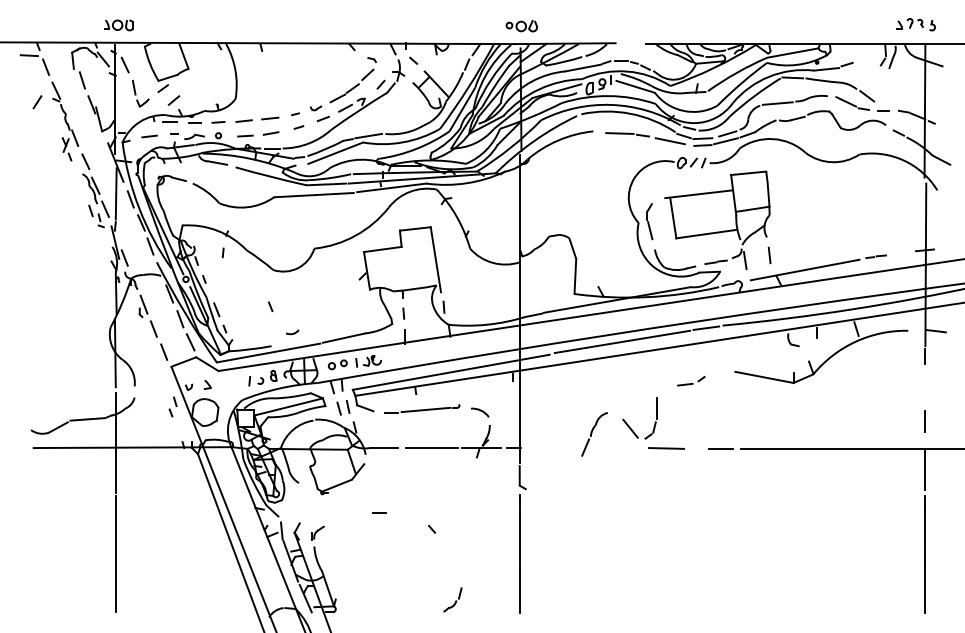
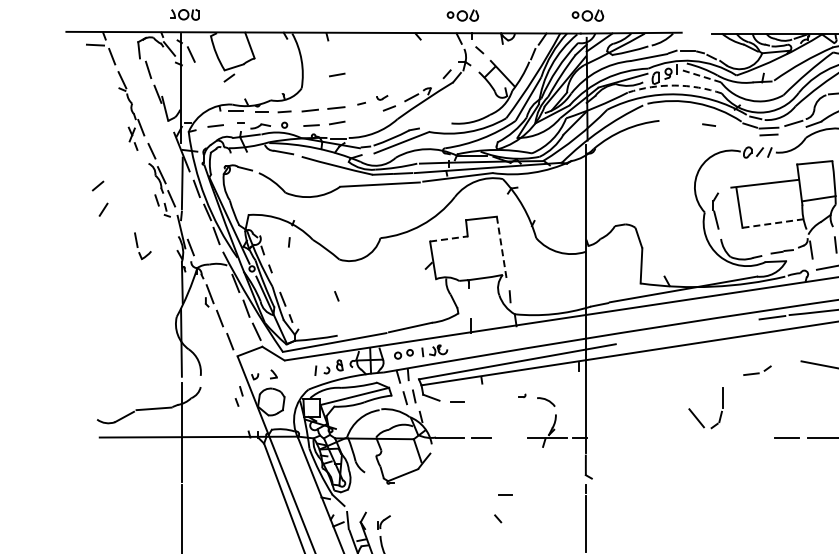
part: (396, 26) -> (462, 15), added
part: (352, 80) -> (418, 69), removed
line: (270, 85) -> (336, 74), added
line: (635, 86) -> (701, 75), solid -> dashed
part: (140, 93) -> (142, 245), moved
arc: (608, 96) -> (674, 85), solid -> dashed
line: (173, 100) -> (97, 185), moved
line: (37, 102) -> (103, 209), moved
line: (298, 127) -> (364, 116), removed
line: (619, 133) -> (685, 122), removed
line: (368, 135) -> (434, 124), removed
line: (669, 141) -> (735, 130), removed
line: (725, 141) -> (791, 130), removed
line: (706, 234) -> (772, 223), solid -> dashed
line: (383, 249) -> (449, 238), solid -> dashed
line: (435, 259) -> (501, 248), solid -> dashed
line: (403, 313) -> (469, 302), removed
arc: (293, 332) -> (359, 321), removed
line: (622, 341) -> (688, 330), removed
line: (425, 409) -> (491, 398), removed
part: (594, 434) -> (660, 423), removed
line: (442, 448) -> (508, 437), removed
line: (666, 448) -> (732, 437), removed
line: (379, 512) -> (505, 493), moved

